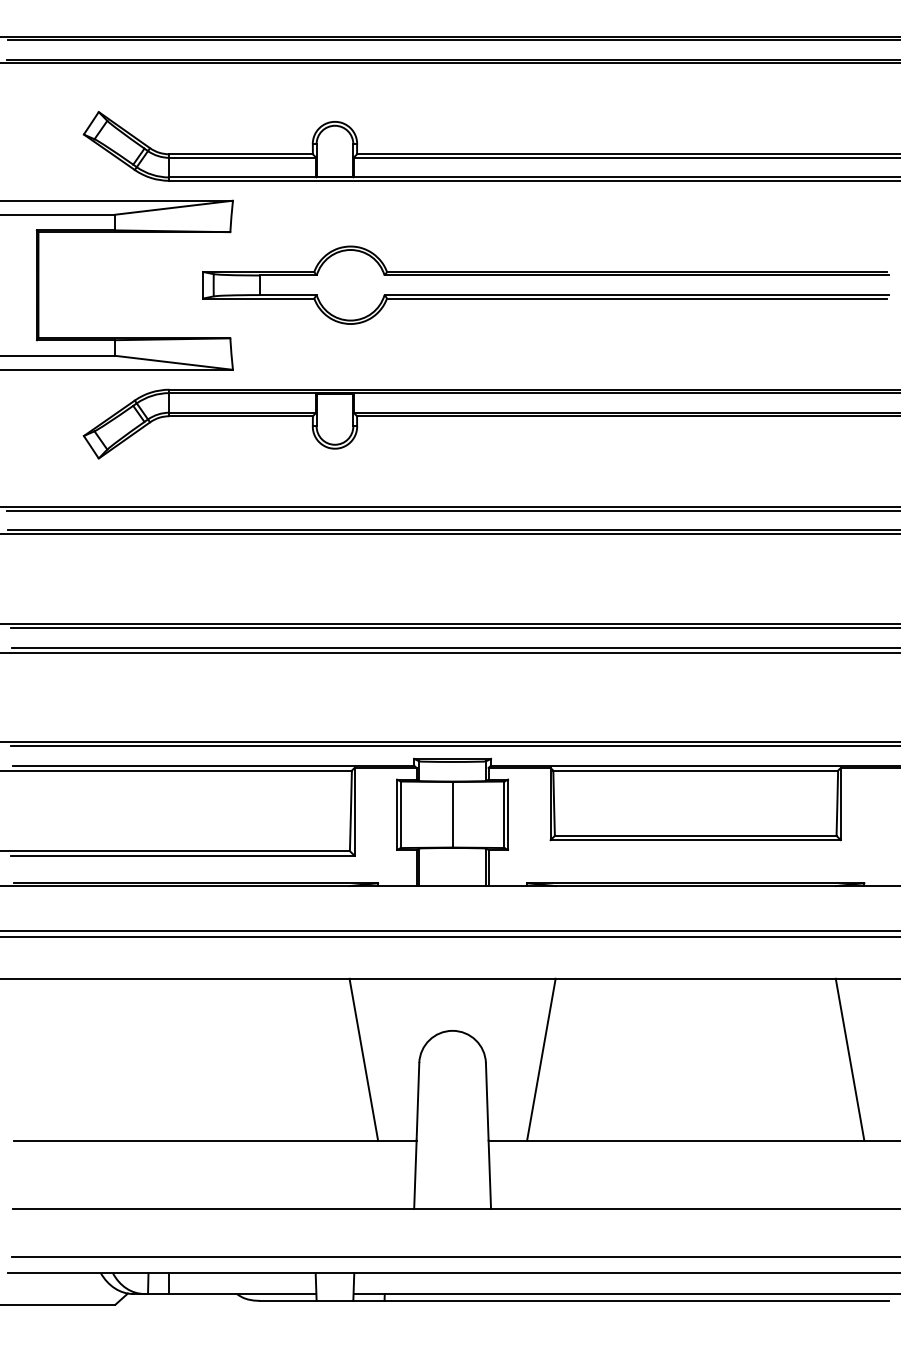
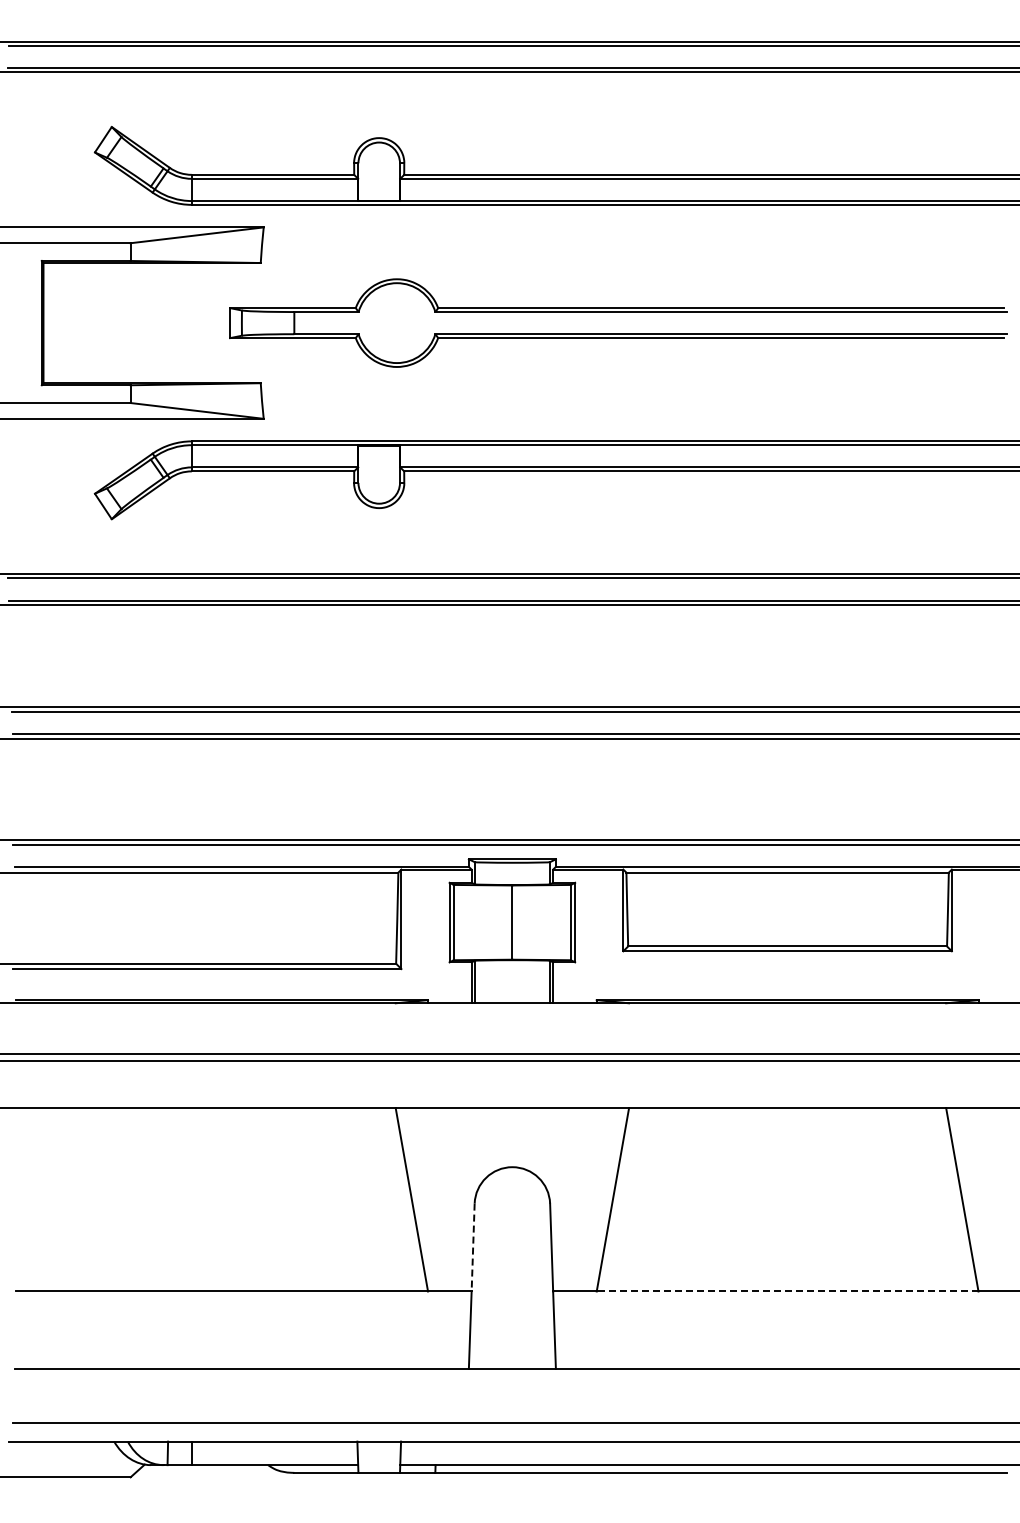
line: (418, 1101) -> (473, 1247), solid -> dashed
line: (695, 1140) -> (787, 1291), solid -> dashed

